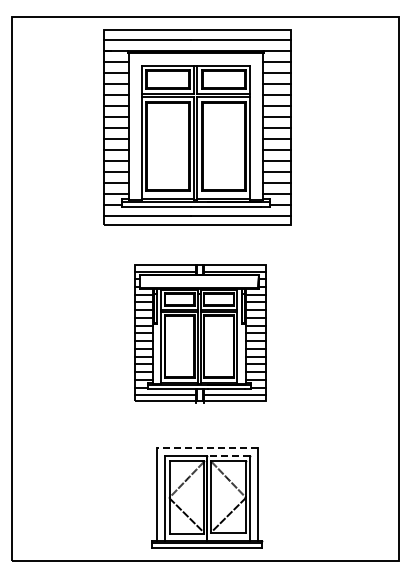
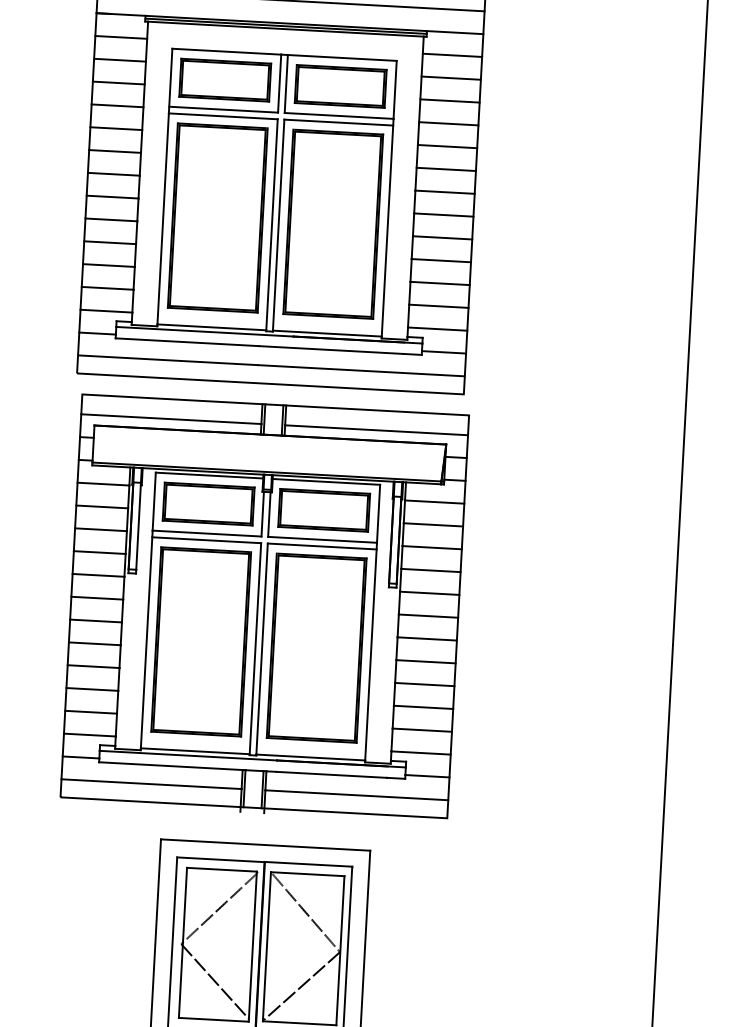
part: (200, 333) -> (264, 607), size x1.43
line: (207, 447) -> (265, 844), dashed -> solid
line: (228, 456) -> (308, 865), dashed -> solid

